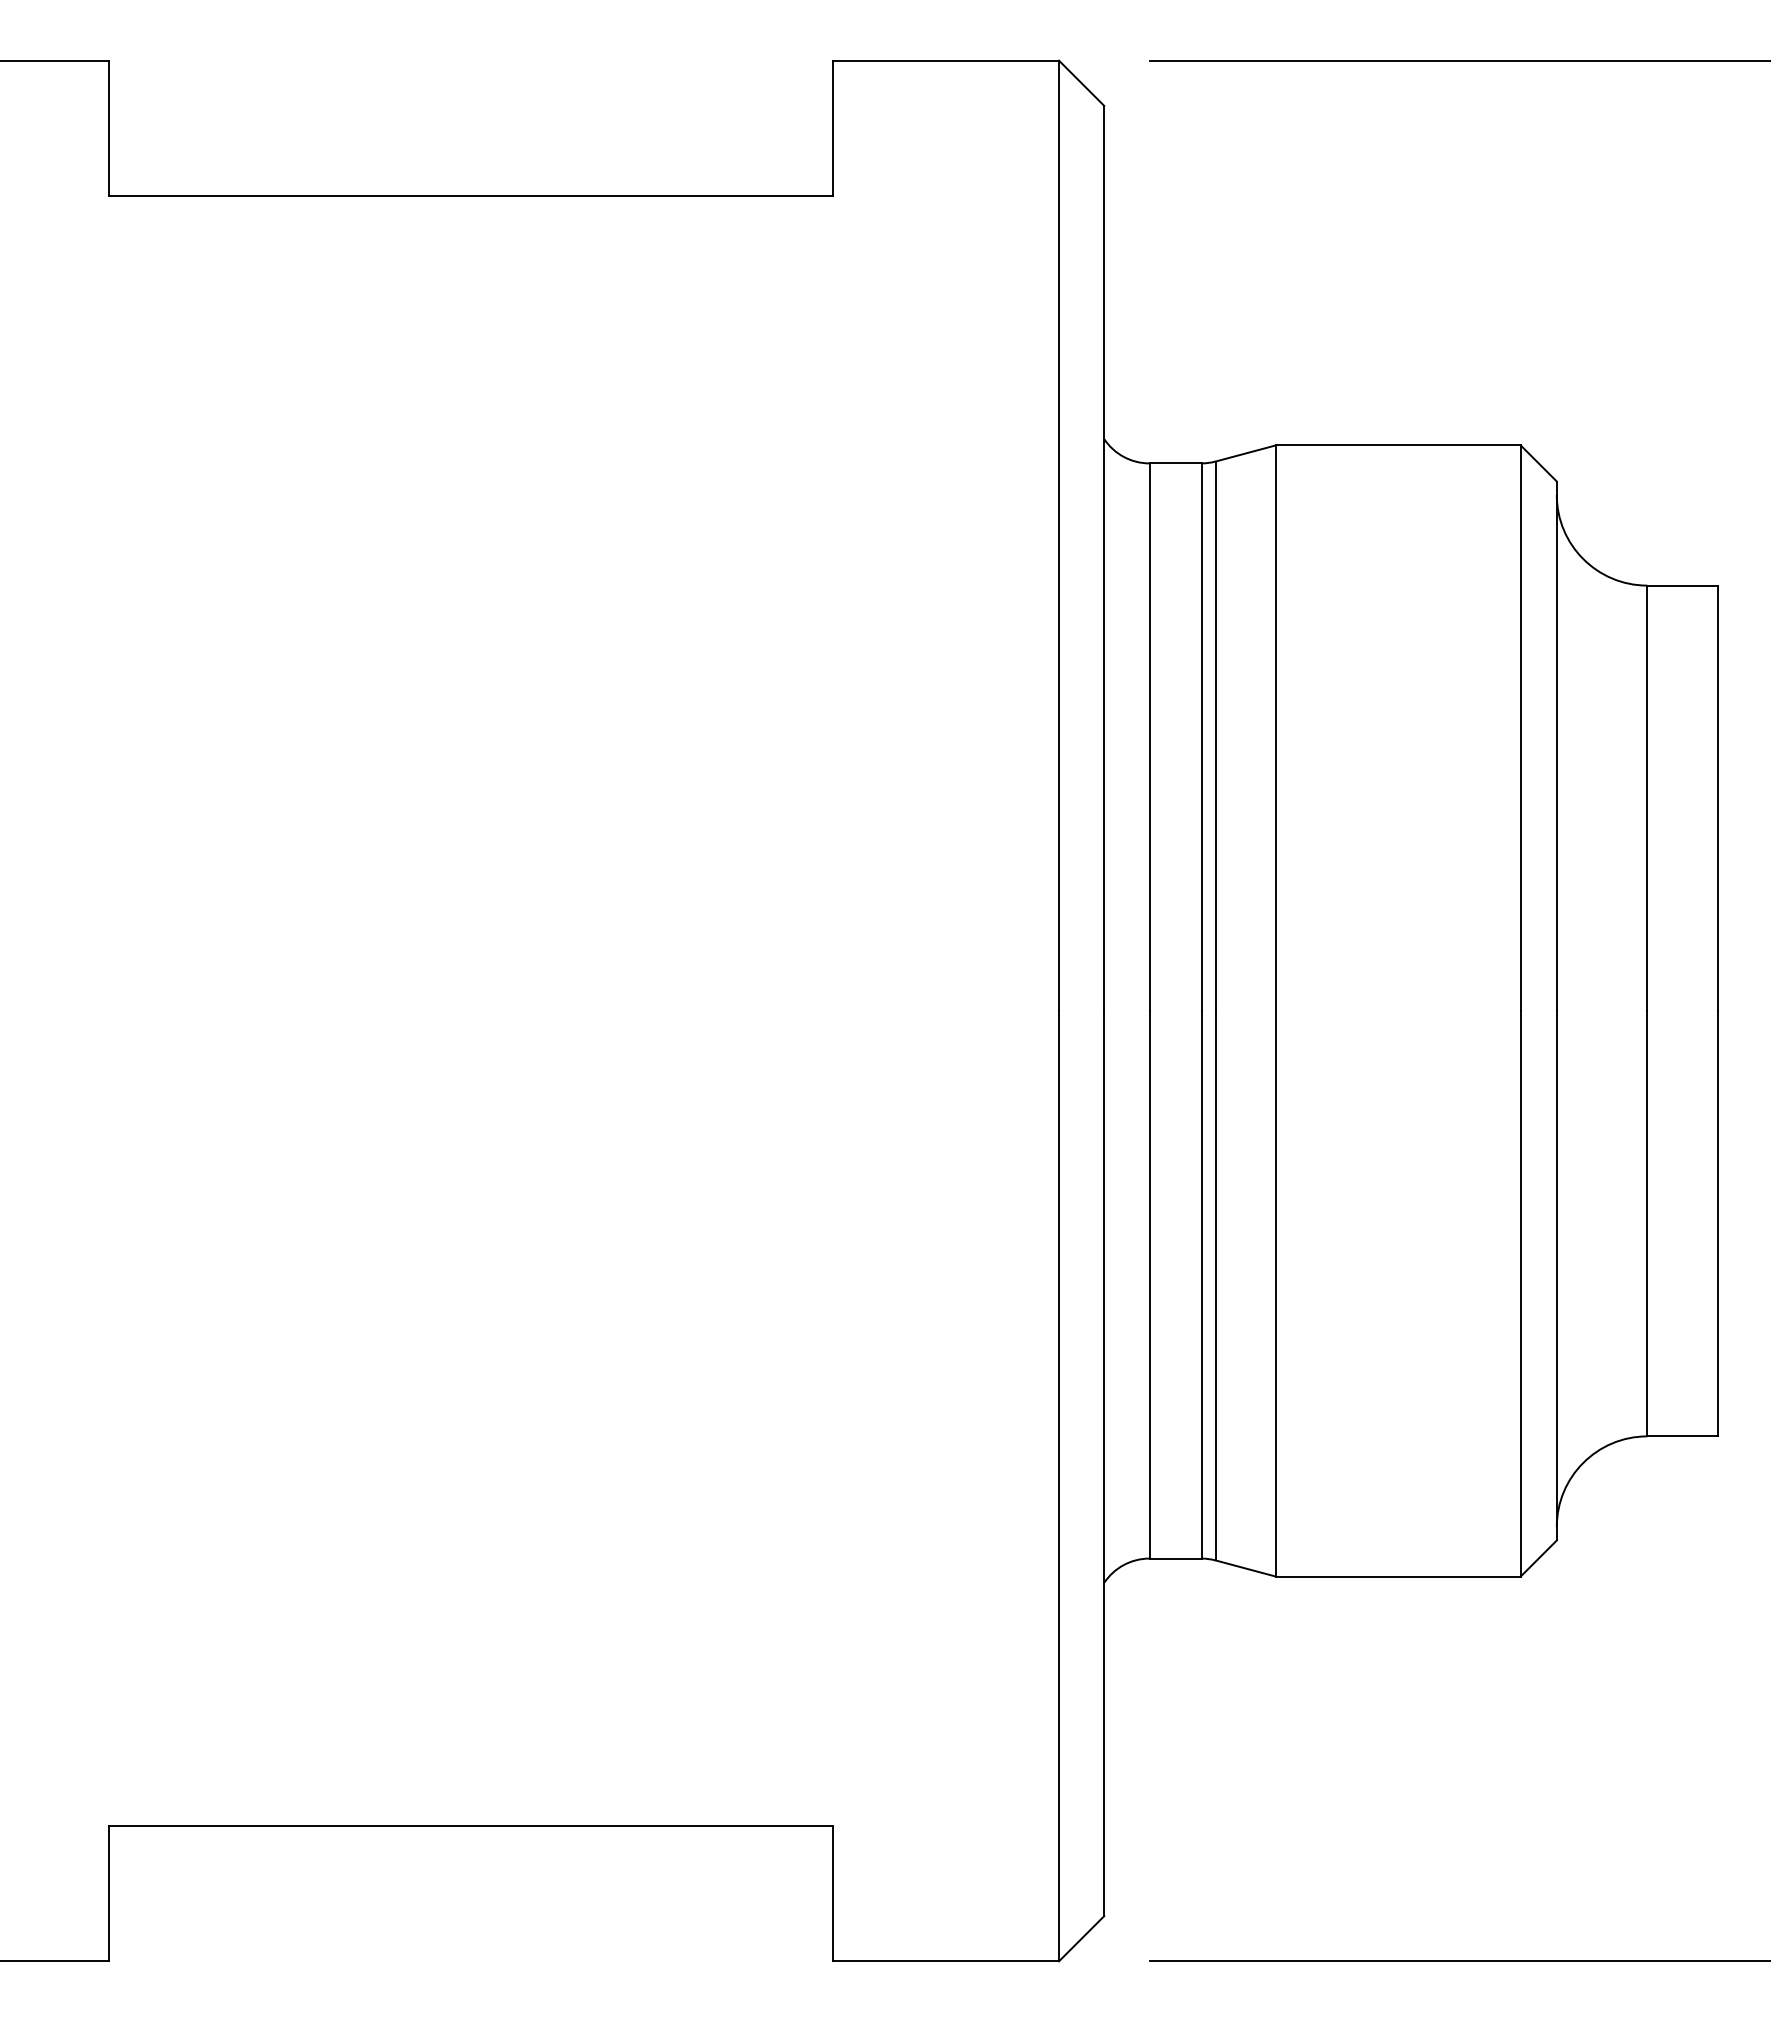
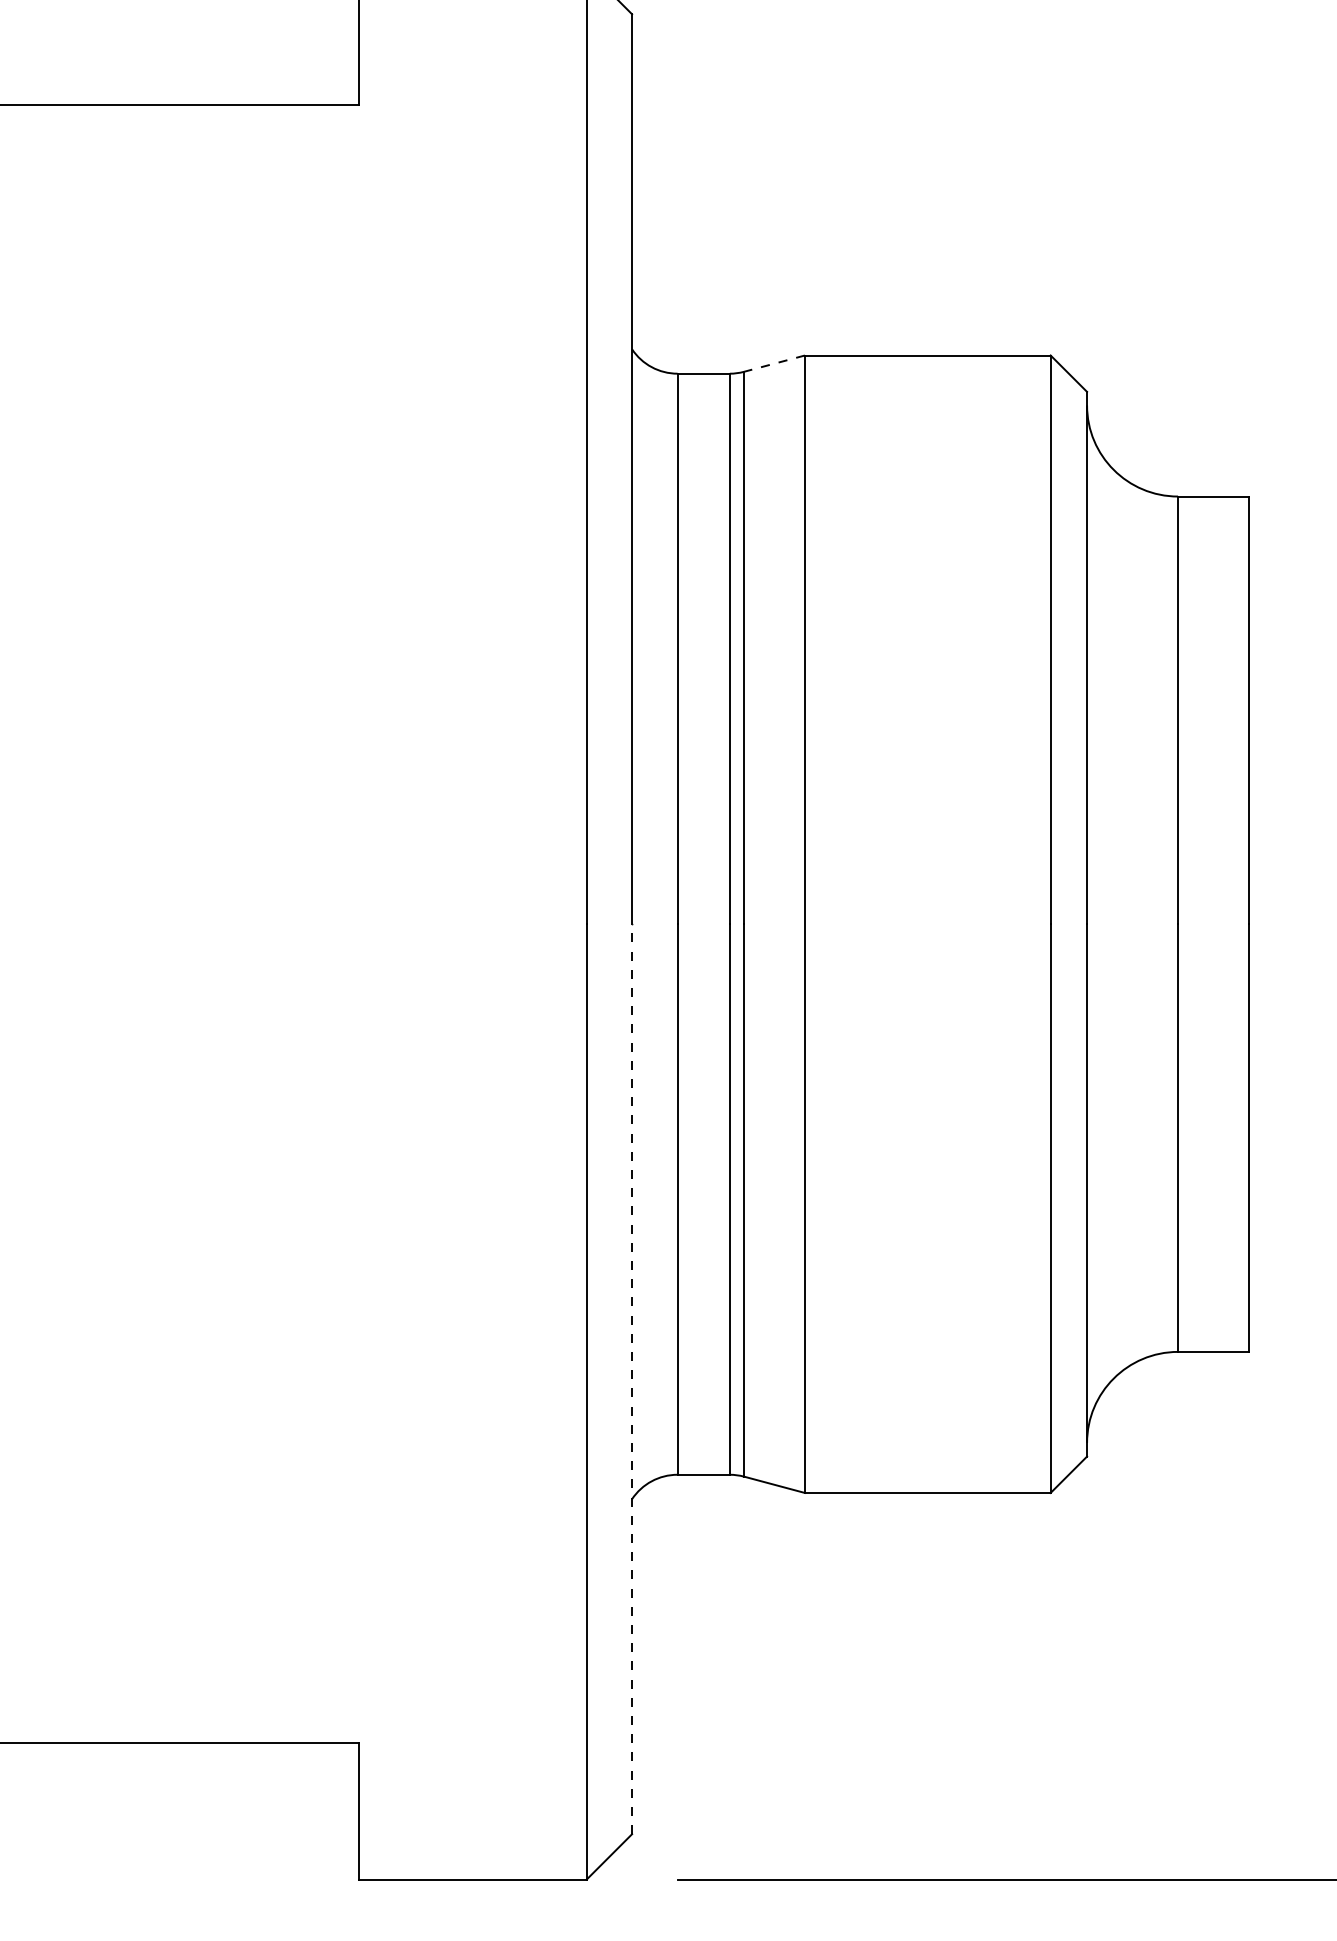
line: (1245, 453) -> (774, 363), solid -> dashed
line: (1104, 1463) -> (632, 1379), solid -> dashed

